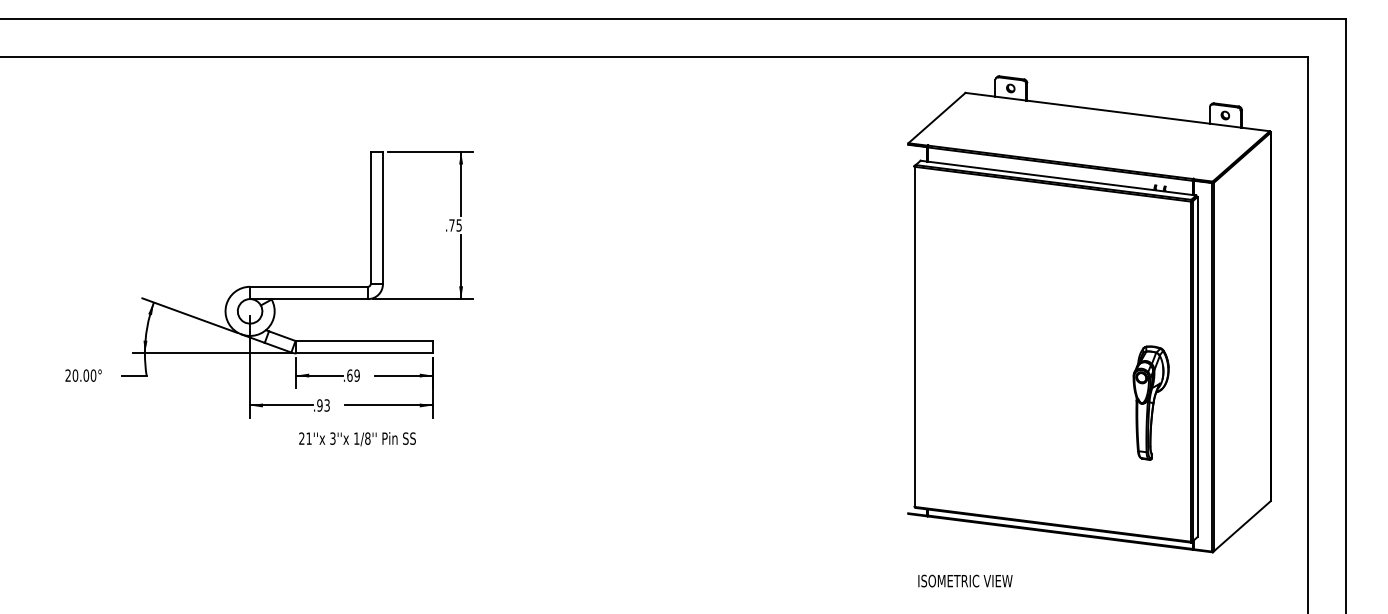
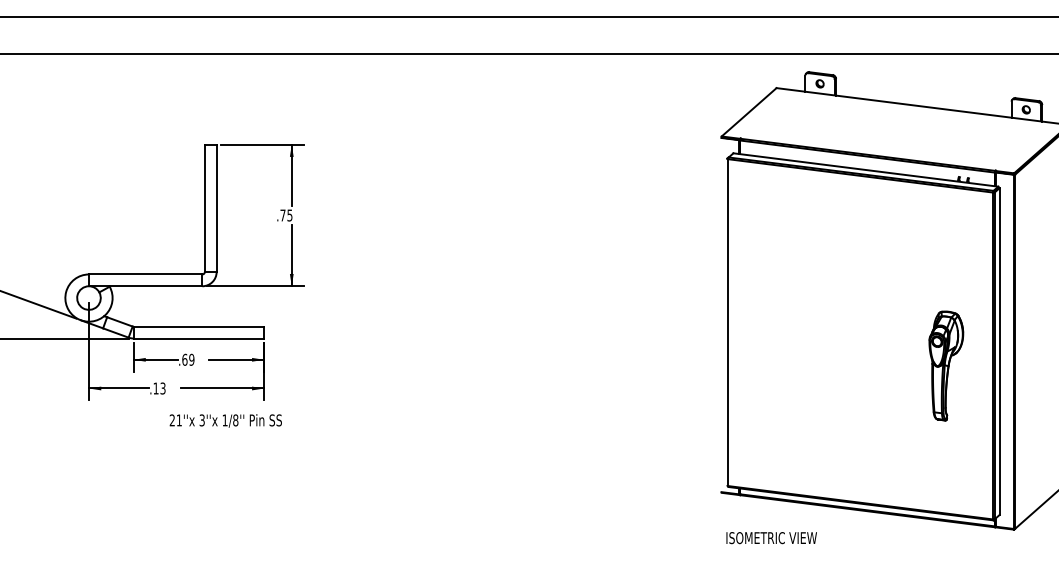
part: (1150, 402) -> (945, 365), moved
text: (319, 405) -> (155, 388), .93 -> .13
text: (357, 439) -> (225, 421), moved
text: (965, 580) -> (771, 537), moved

